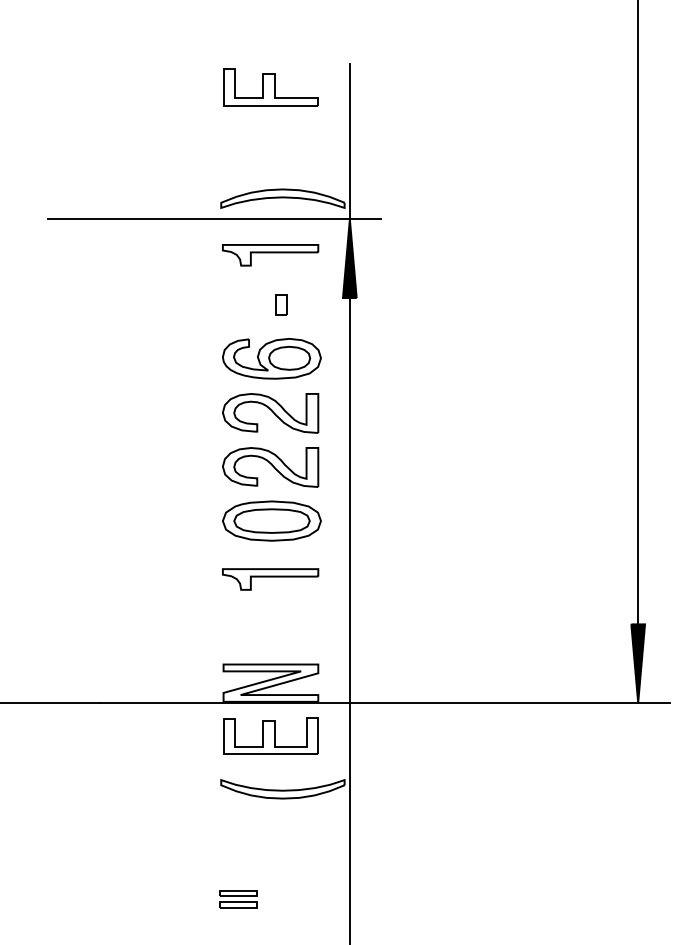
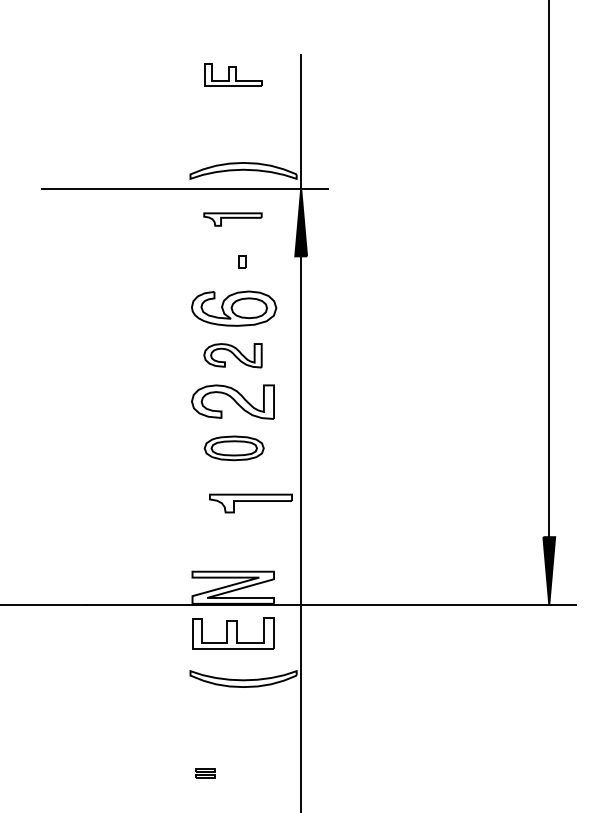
part: (271, 86) -> (233, 74), size x0.7
part: (270, 255) -> (232, 219), size x0.7
part: (281, 305) -> (242, 262), size x0.7
part: (270, 413) -> (232, 355), size x0.7
part: (272, 521) -> (234, 448), size x0.7
part: (270, 579) -> (250, 503), moved
part: (238, 899) -> (205, 773), size x0.6

